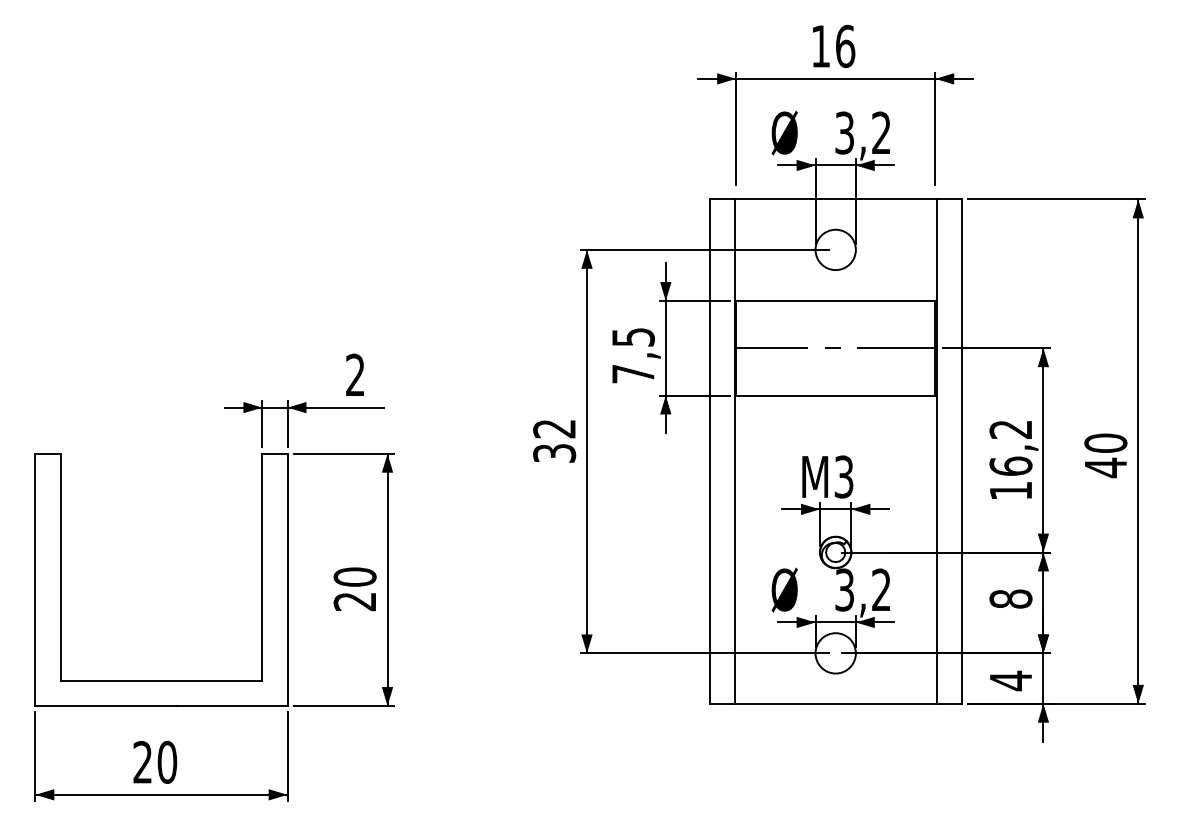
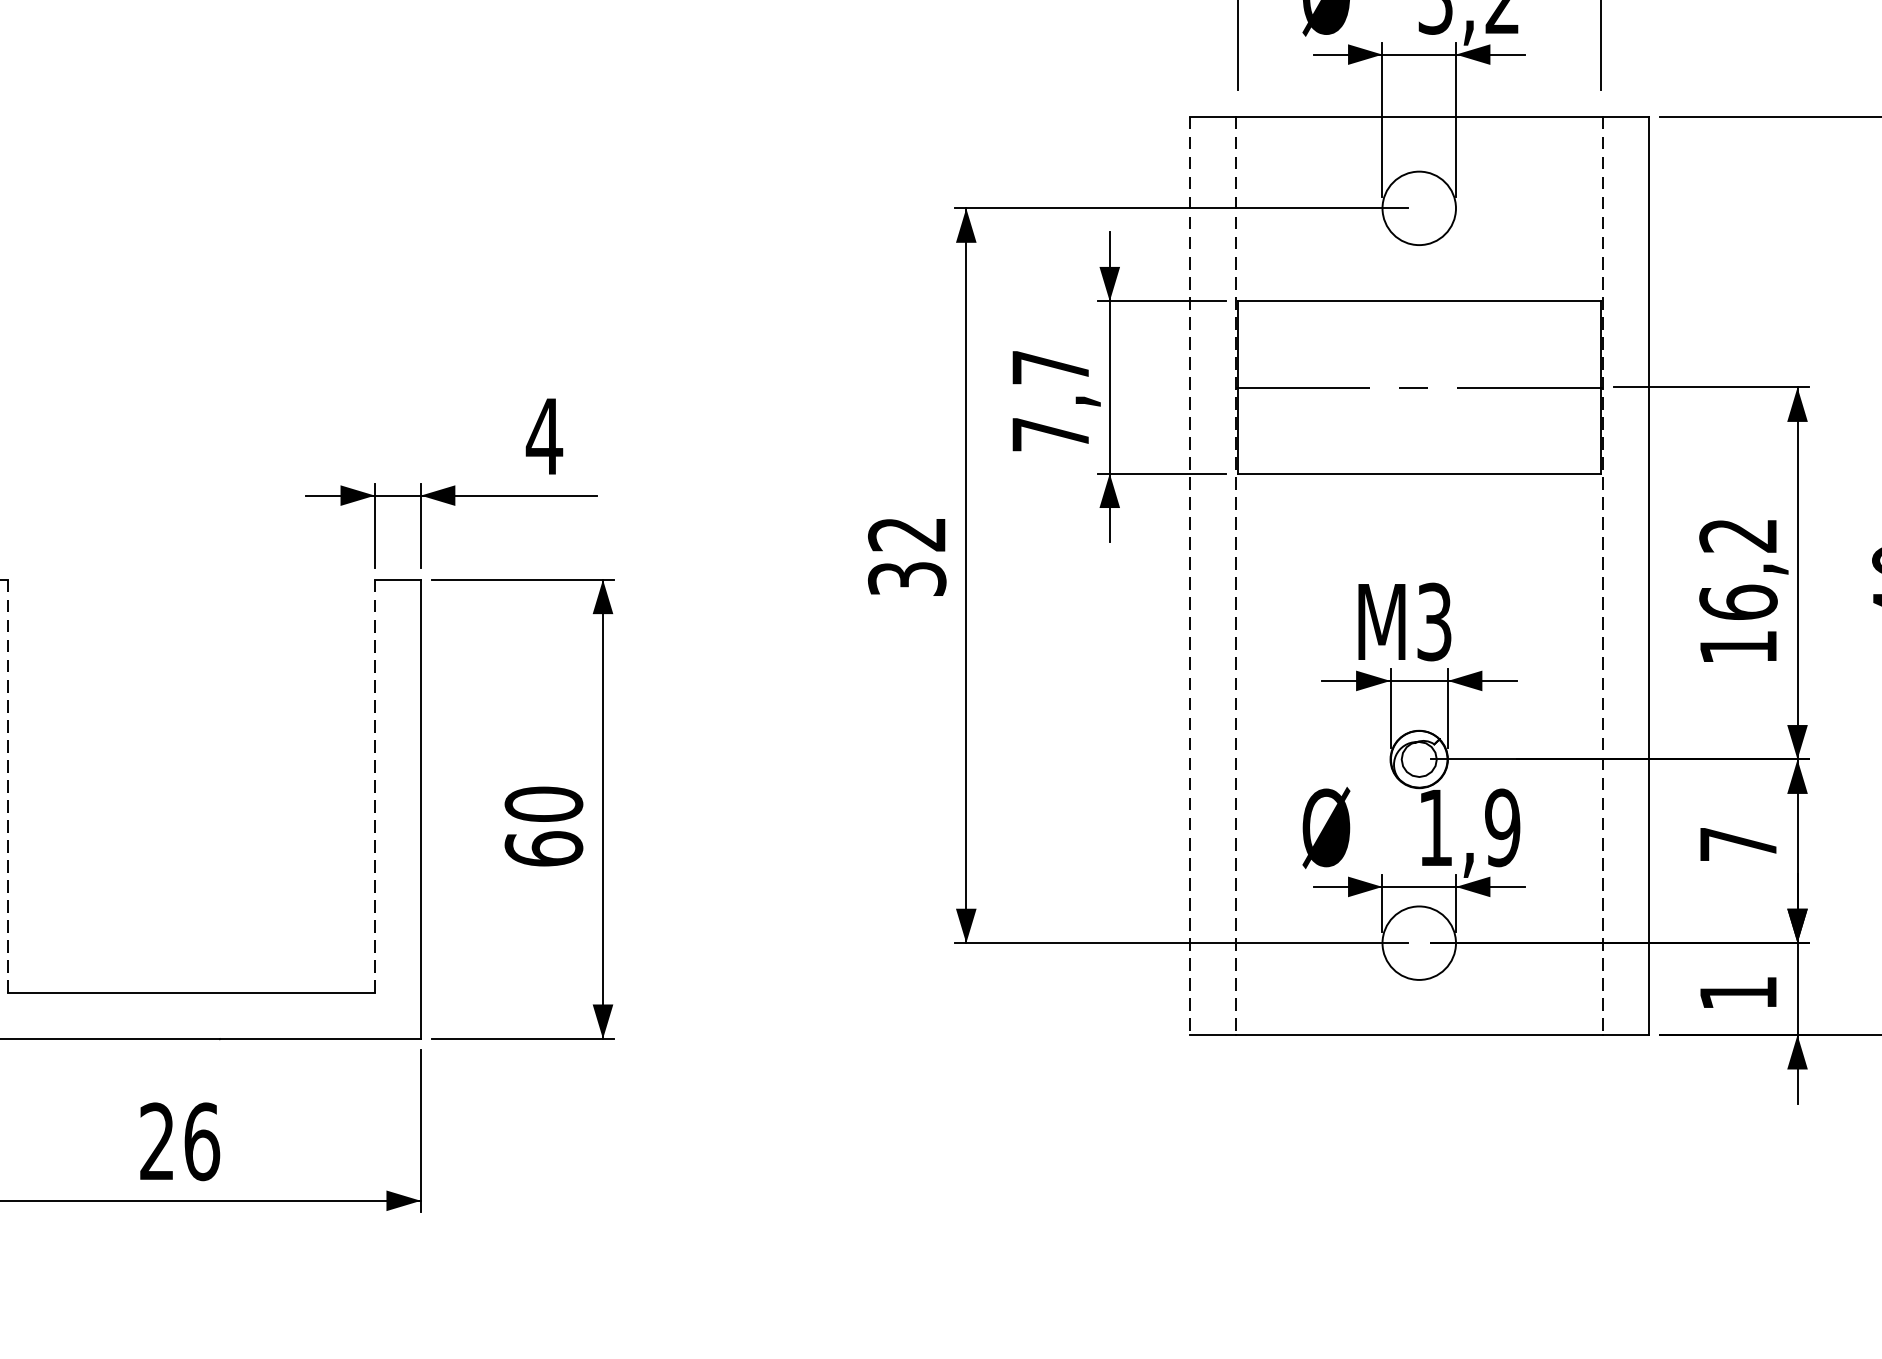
text: (633, 337) -> (1050, 367), 7,5 -> 7,7
text: (355, 374) -> (544, 435), 2 -> 4
line: (709, 452) -> (1189, 577), solid -> dashed
line: (734, 452) -> (1234, 577), solid -> dashed
line: (936, 452) -> (1602, 577), solid -> dashed
line: (60, 566) -> (7, 784), solid -> dashed
line: (262, 567) -> (375, 786), solid -> dashed
text: (863, 589) -> (1469, 826), 3,2 -> 1,9
text: (1010, 598) -> (1737, 843), 8 -> 7
text: (354, 601) -> (542, 848), 20 -> 60
text: (1010, 680) -> (1737, 992), 4 -> 1
text: (167, 761) -> (202, 1140), 20 -> 26

